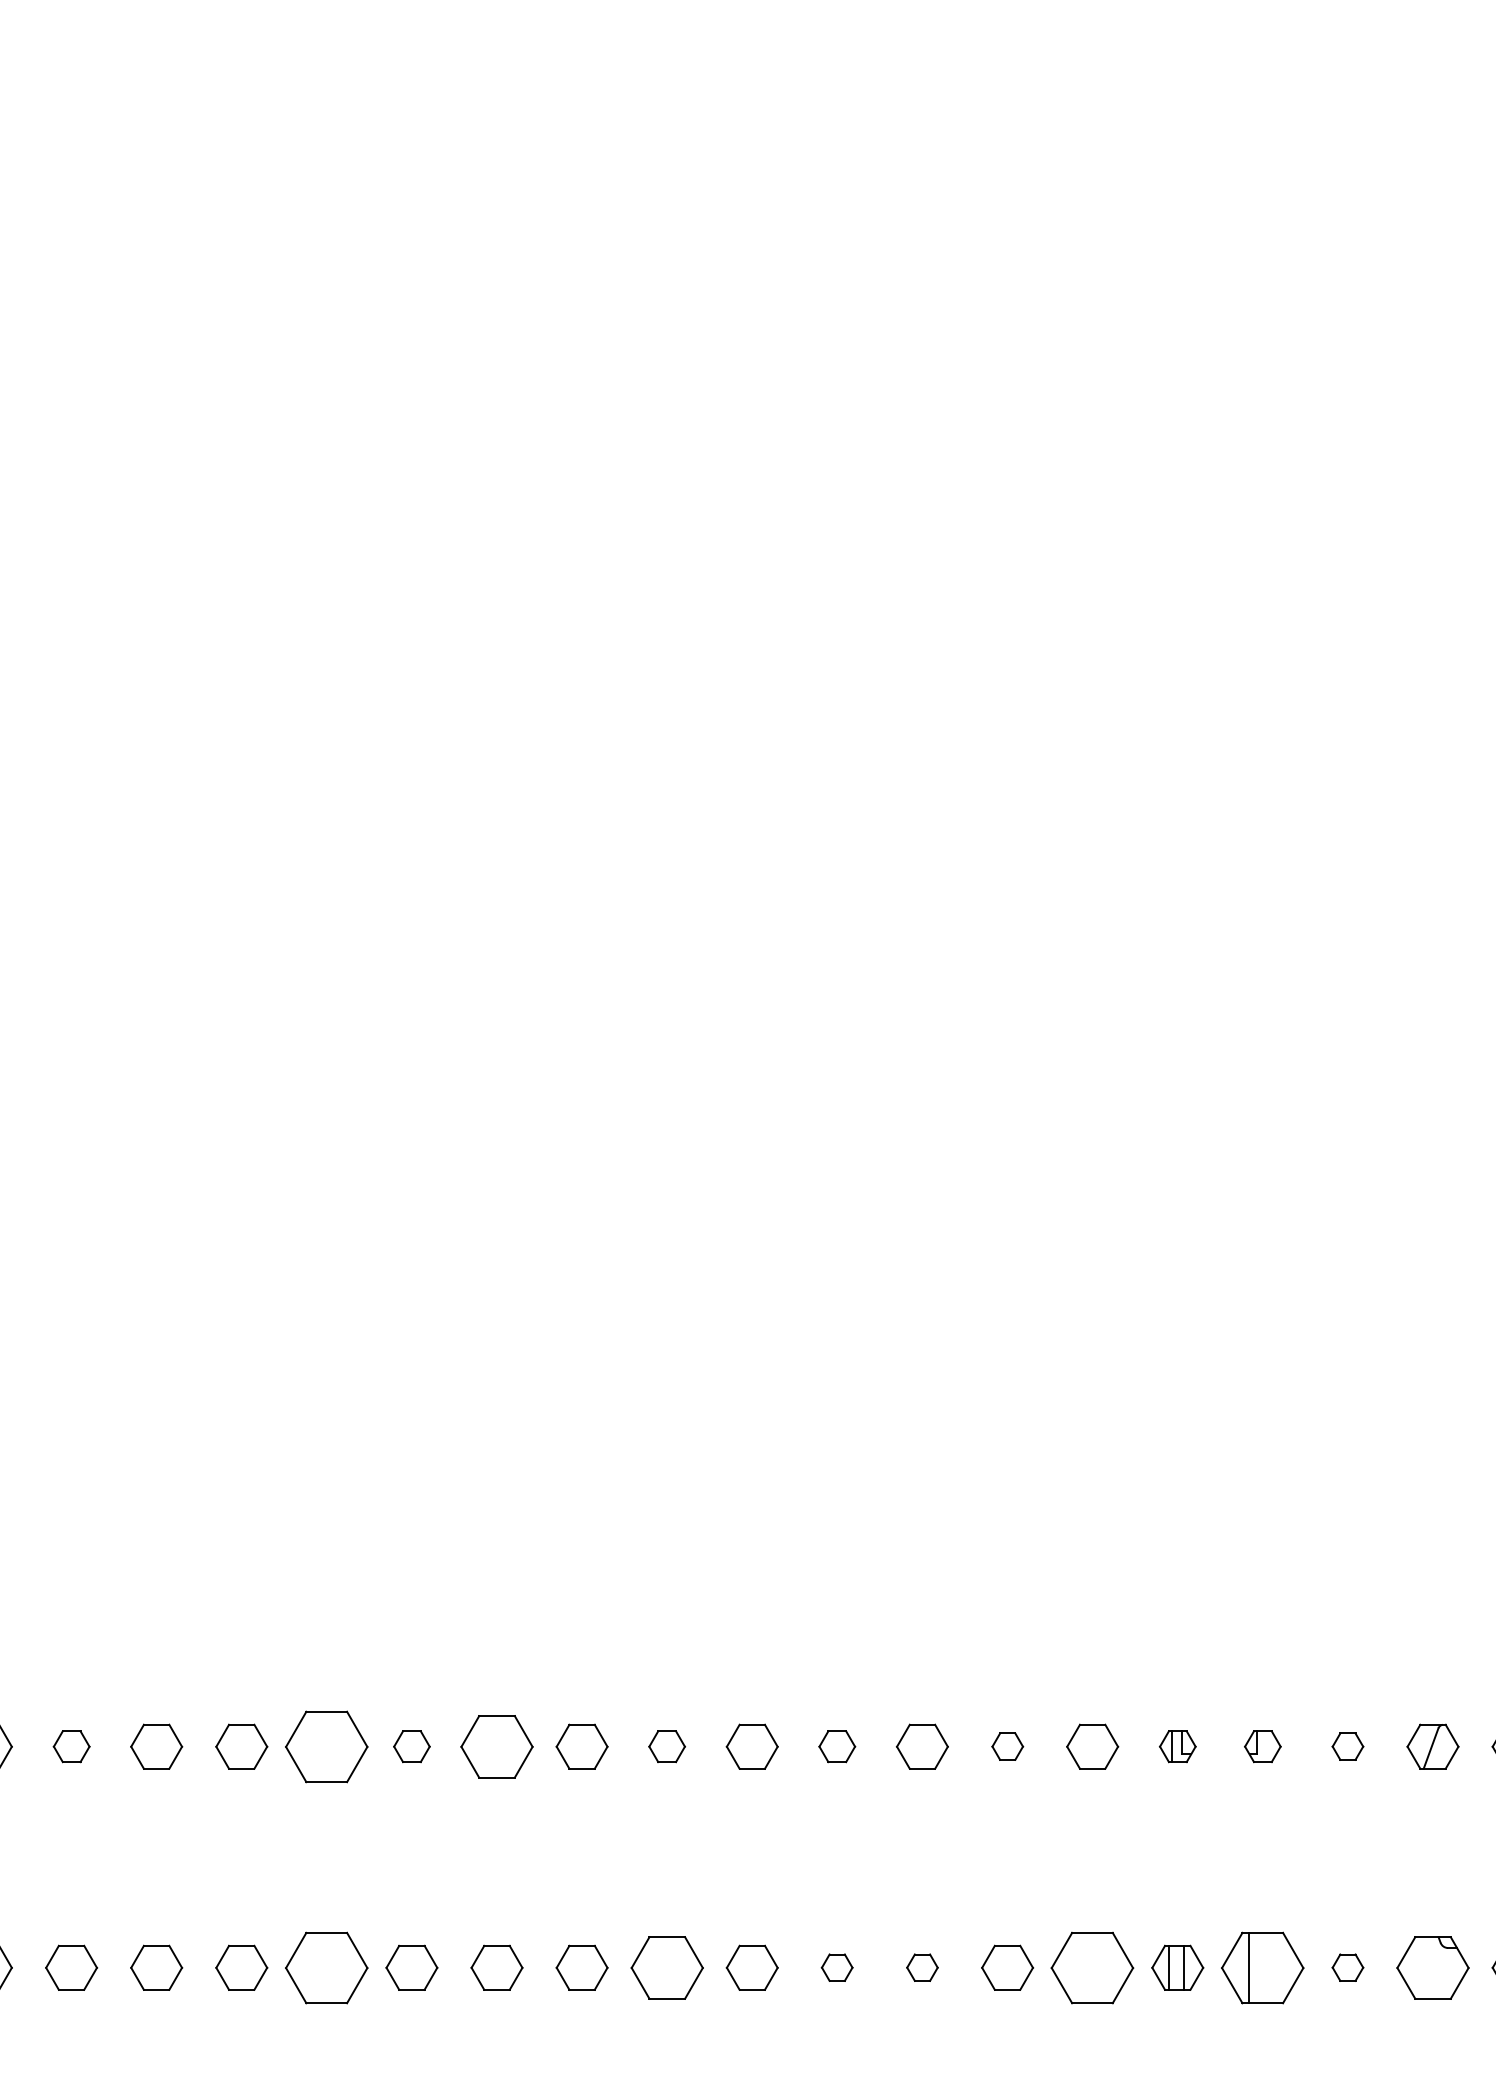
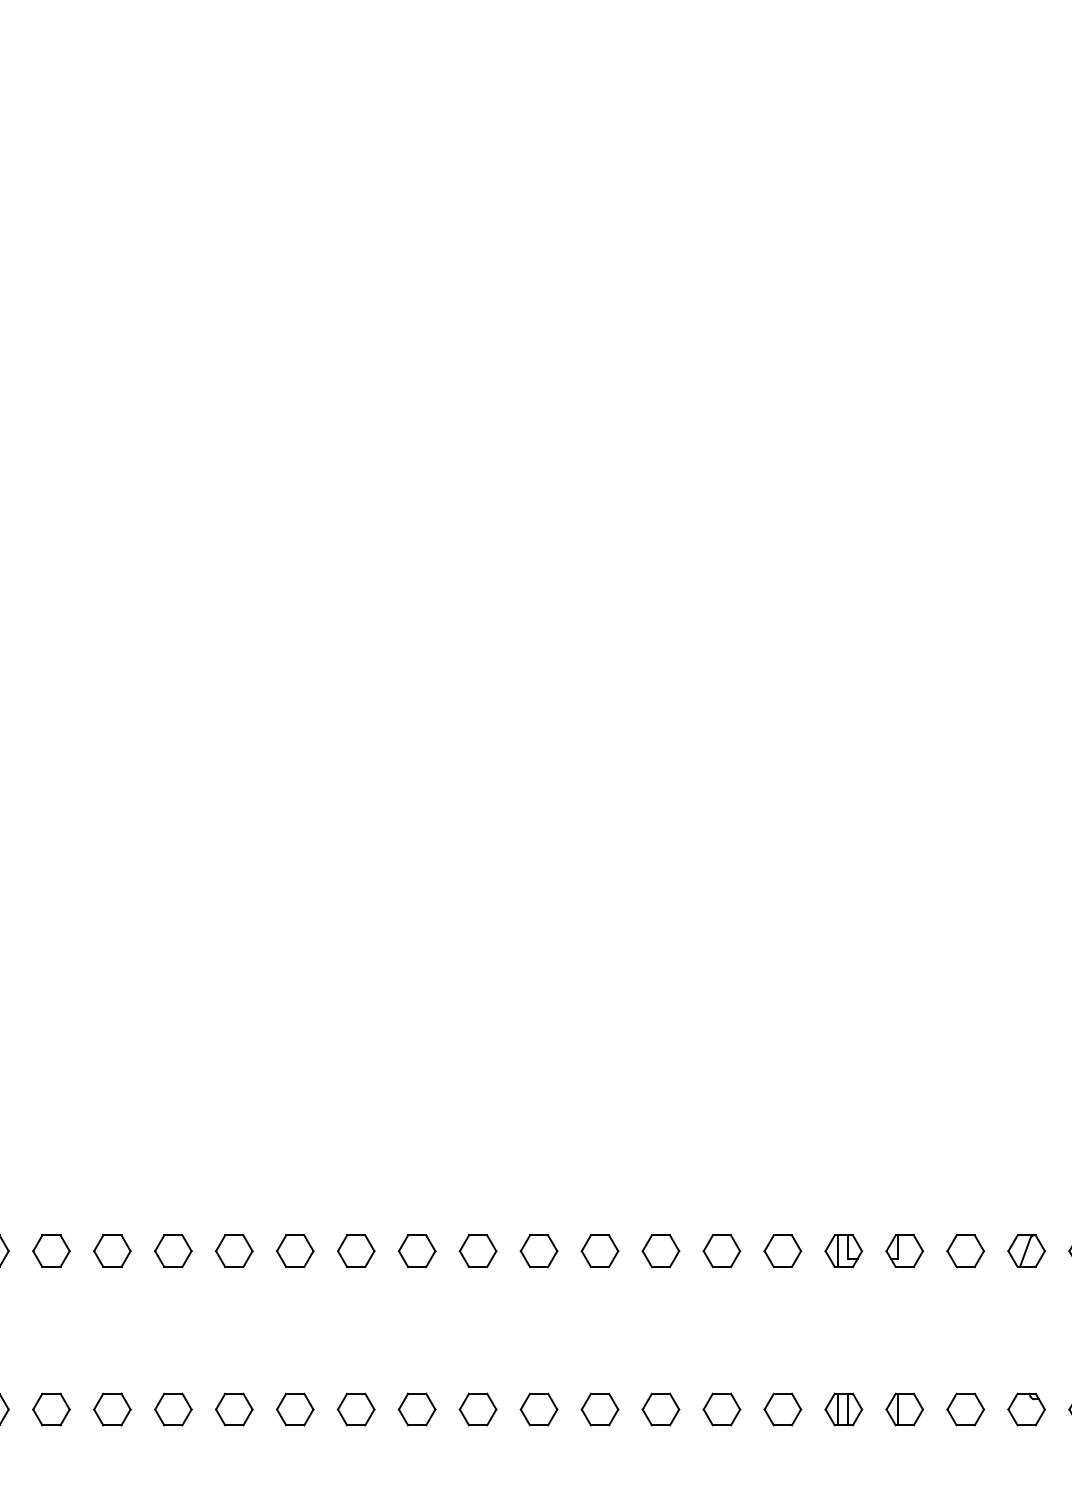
part: (71, 1746) -> (51, 1250), size x1.43
part: (326, 1746) -> (234, 1250), size x0.62
part: (411, 1746) -> (294, 1250), size x1.43
part: (496, 1746) -> (355, 1250), size x0.71
part: (666, 1746) -> (477, 1250), size x1.43
part: (836, 1746) -> (599, 1250), size x1.43
part: (1007, 1746) -> (721, 1250), size x1.67
part: (1177, 1746) -> (843, 1250), size x1.43
part: (1262, 1746) -> (904, 1250), size x1.43
part: (1347, 1746) -> (965, 1250), size x1.67
part: (326, 1967) -> (234, 1409), size x0.62
part: (666, 1967) -> (477, 1409), size x0.71
part: (836, 1967) -> (599, 1409), size x1.67
part: (922, 1967) -> (660, 1409), size x1.67
part: (1092, 1967) -> (782, 1409), size x0.62
part: (1262, 1967) -> (904, 1409), size x0.62
part: (1347, 1967) -> (965, 1409), size x1.67
part: (1432, 1967) -> (1026, 1409), size x0.71

